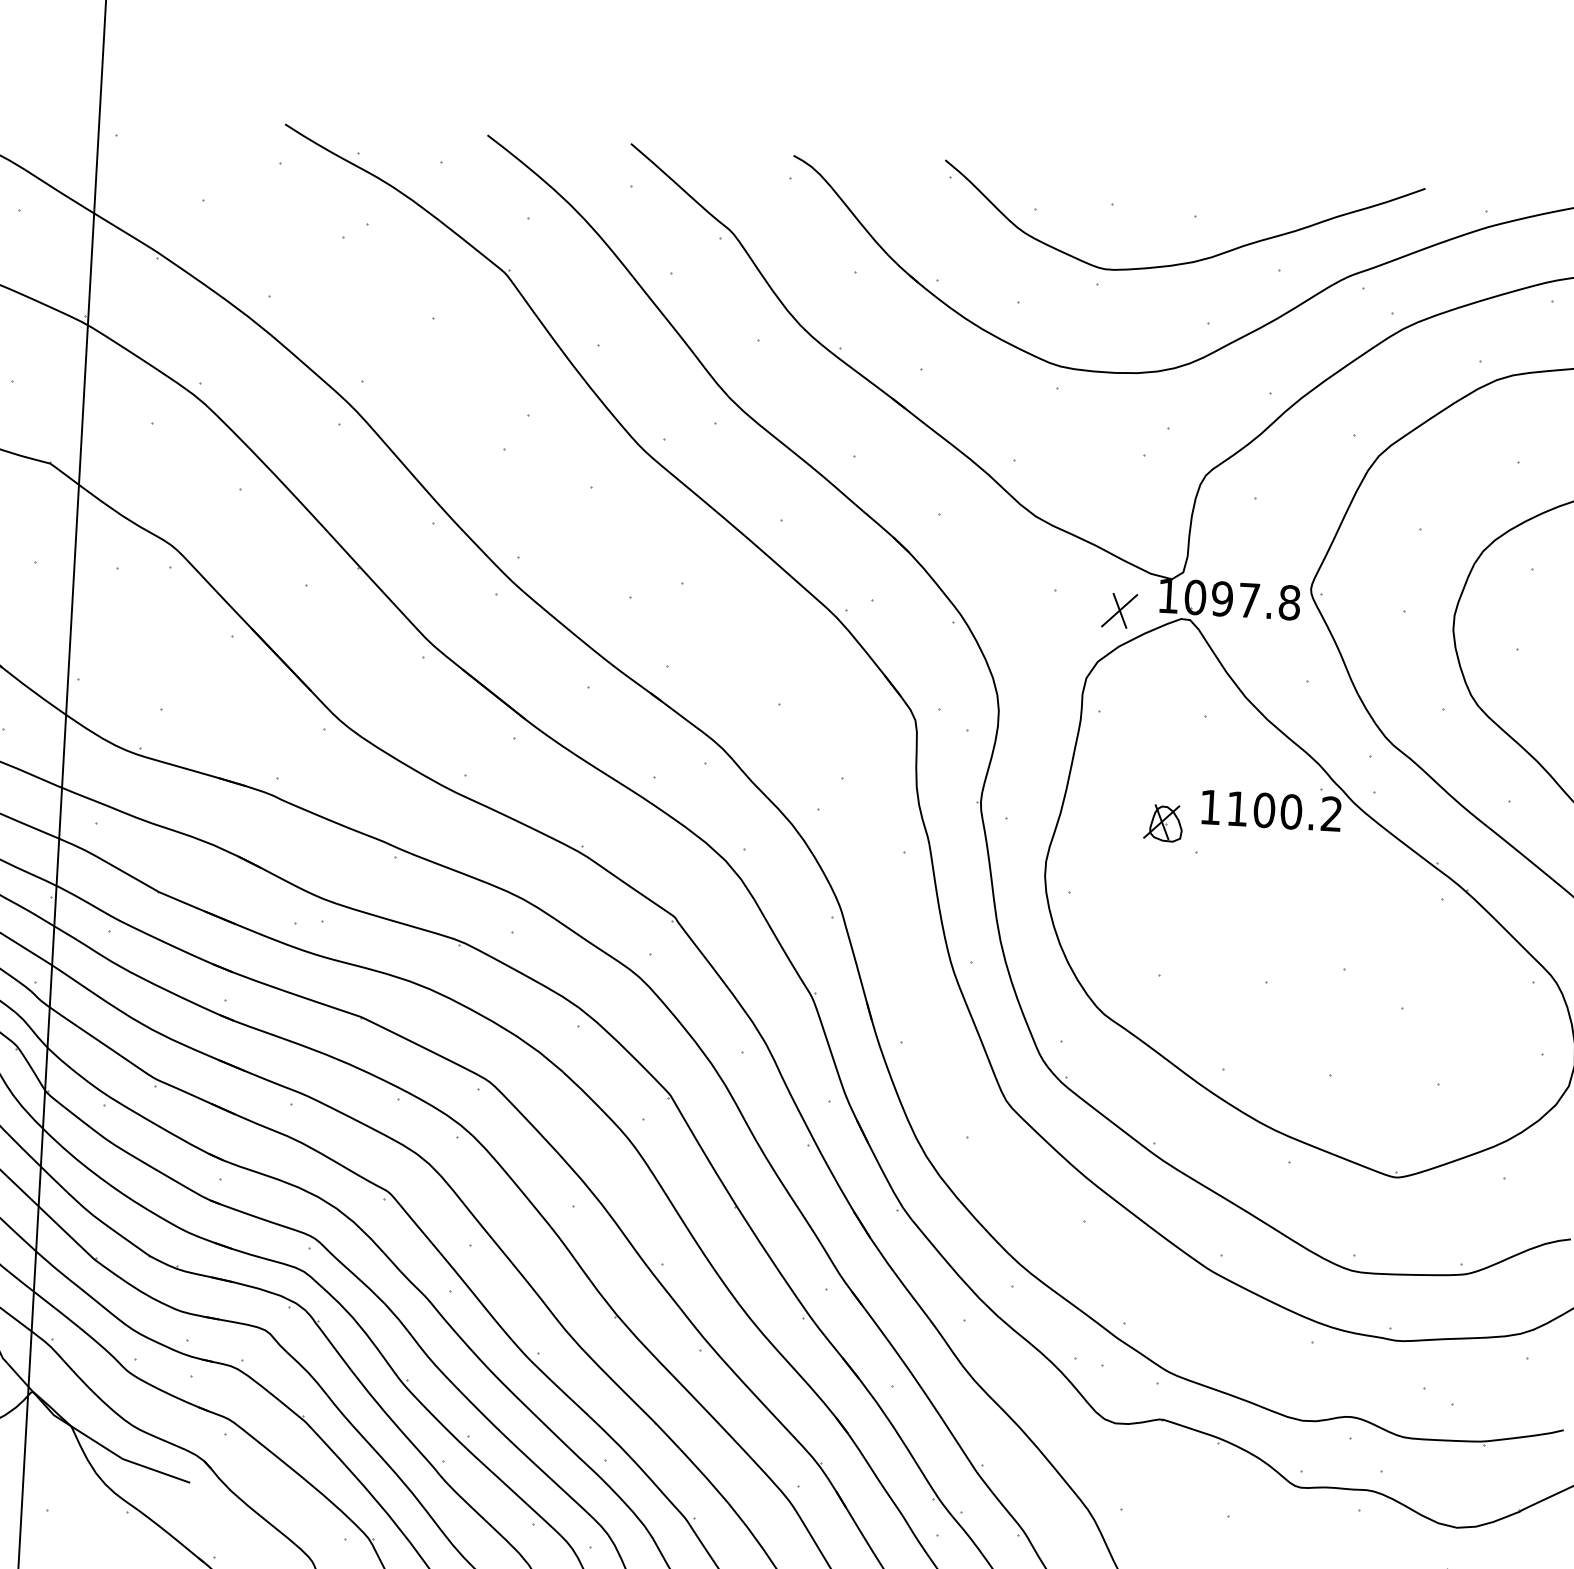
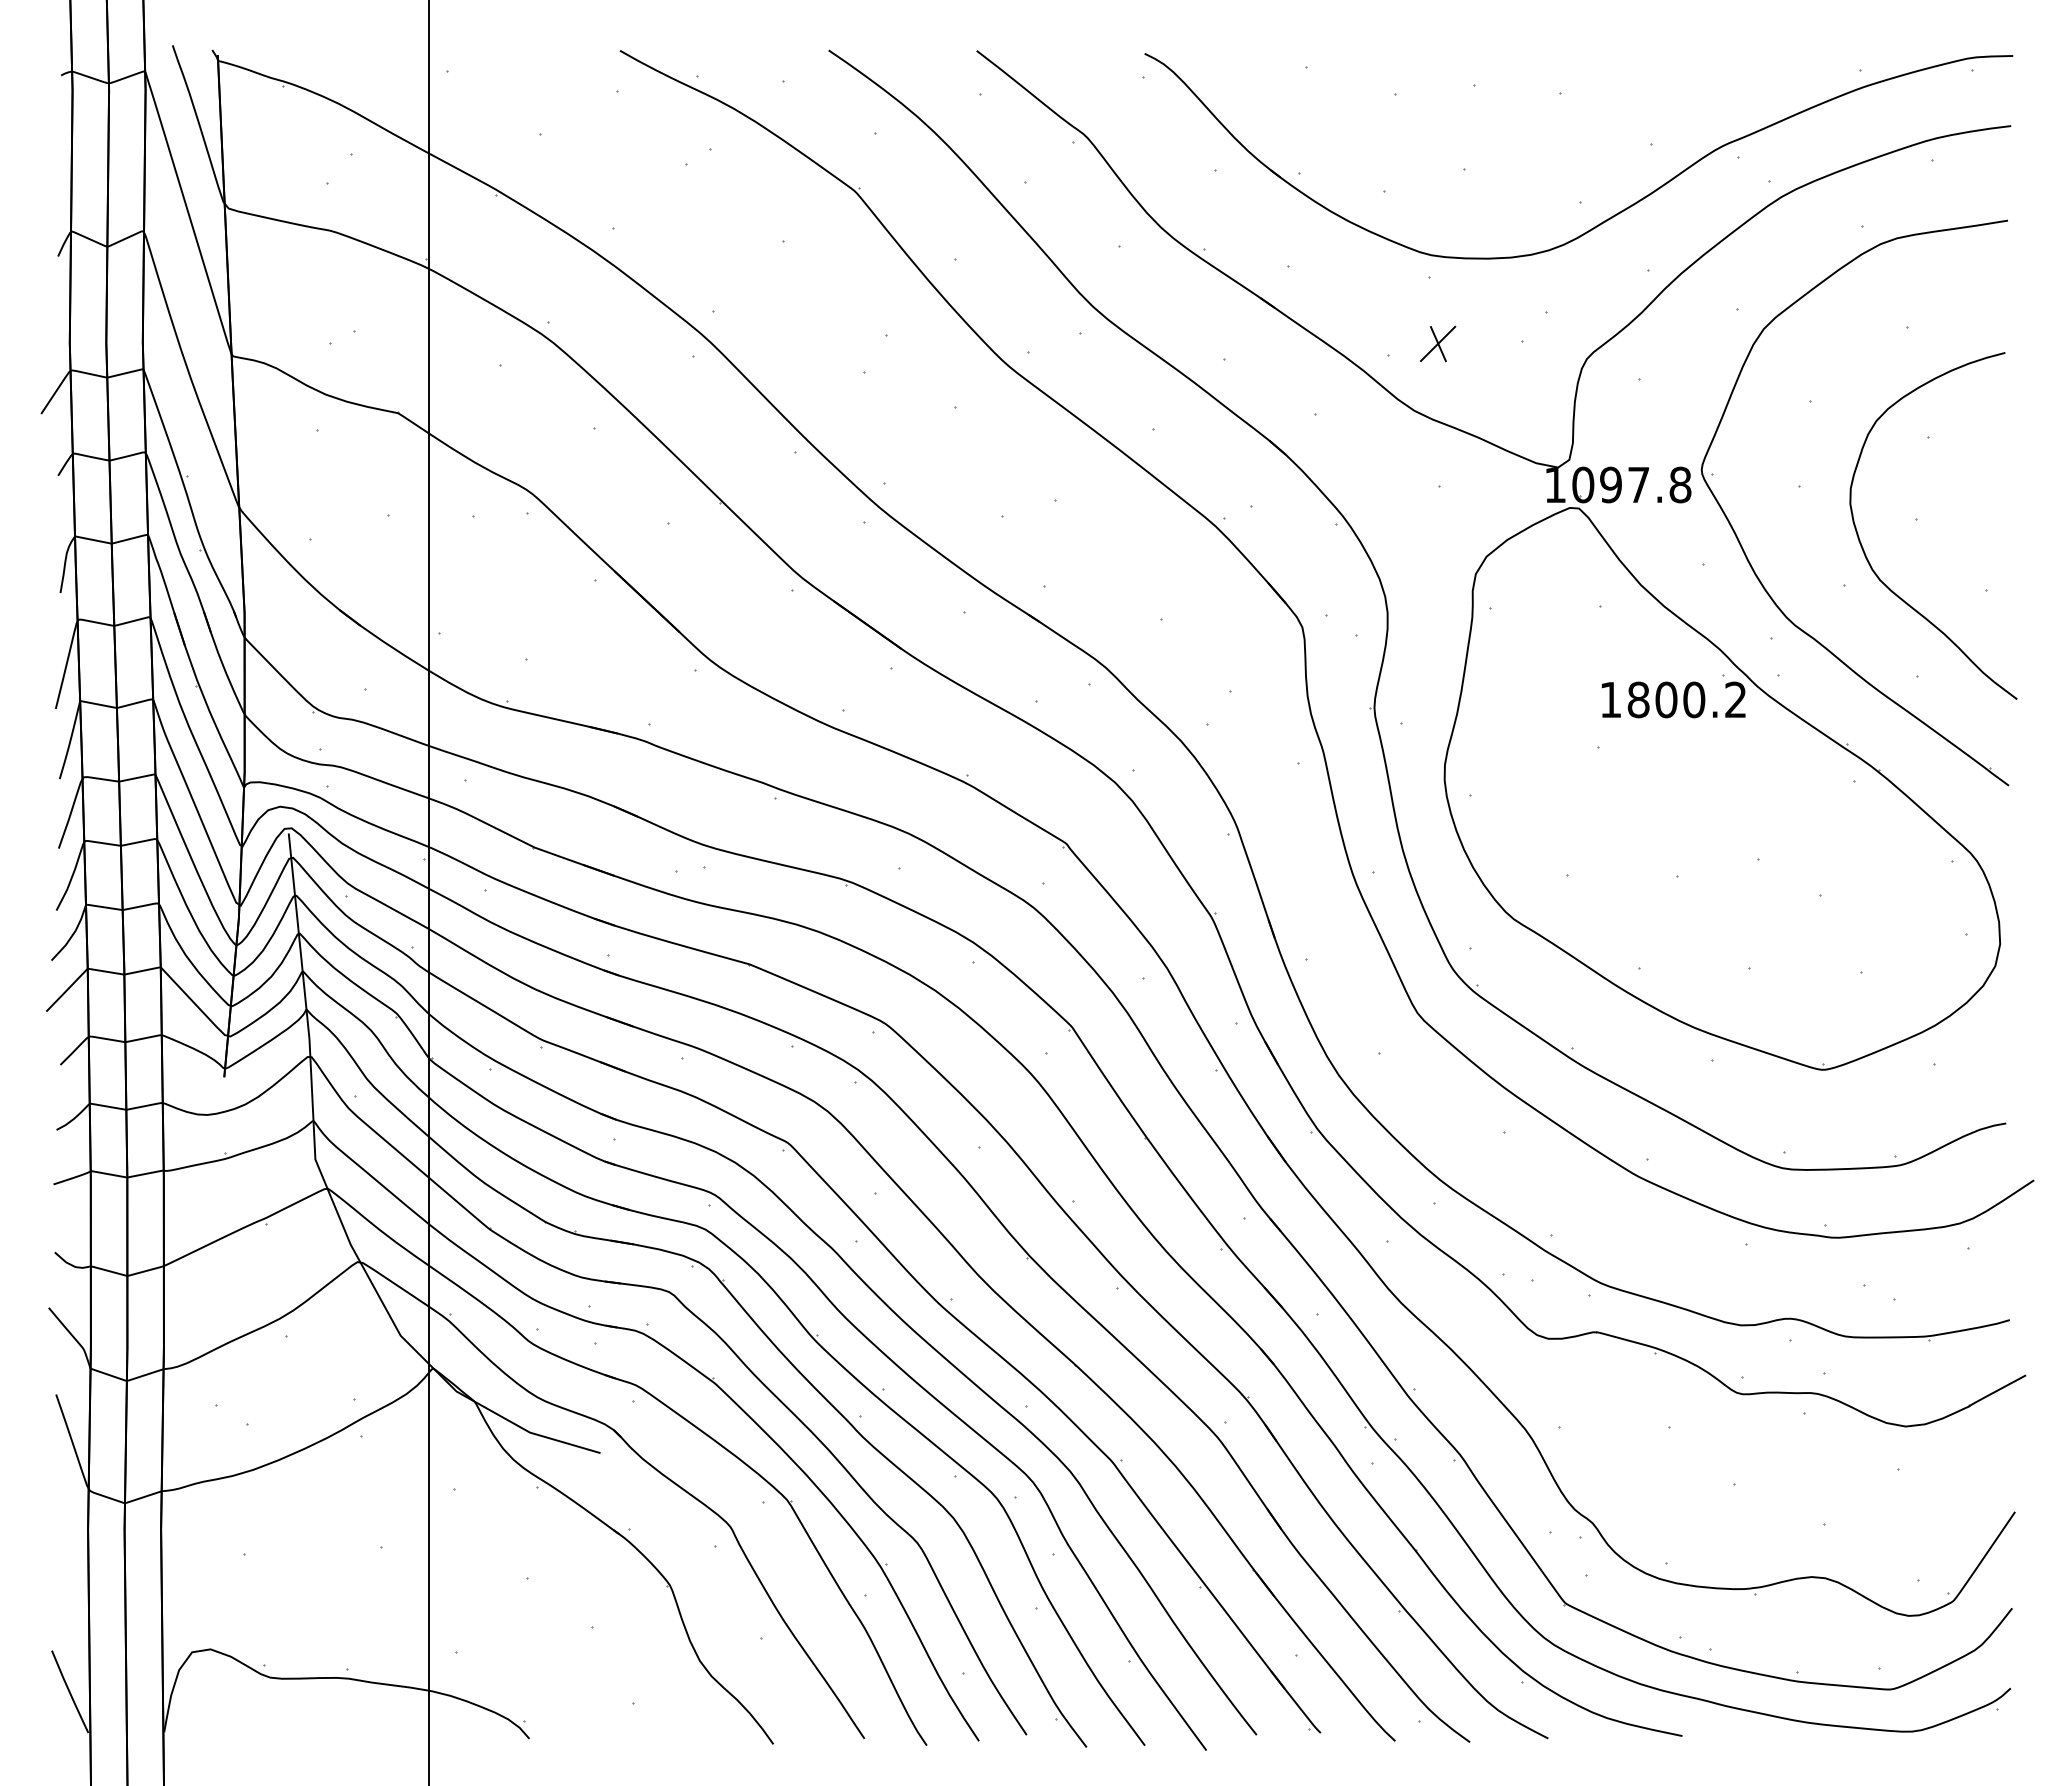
curve: (1191, 261) -> (1559, 139), removed
part: (1120, 610) -> (1438, 343), moved
text: (1237, 808) -> (1638, 699), 1100.2 -> 1800.2
part: (1163, 822) -> (1563, 718), removed

